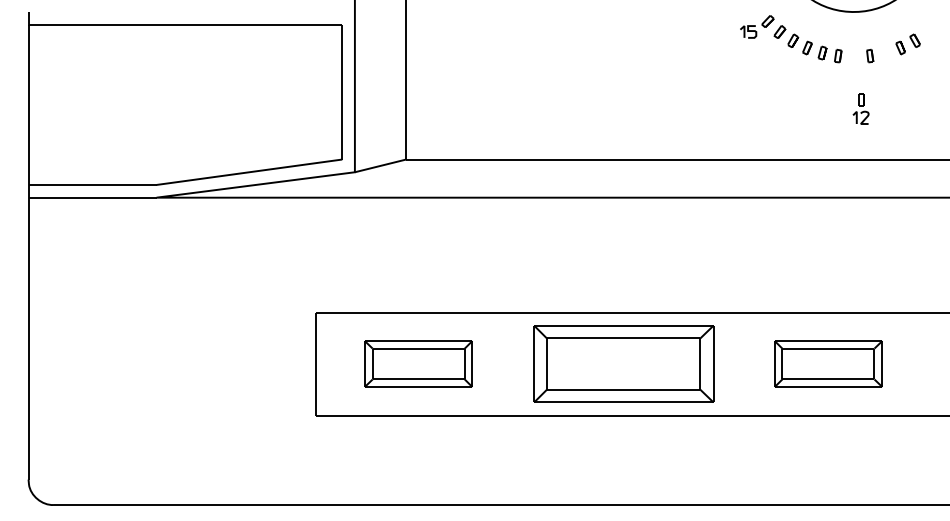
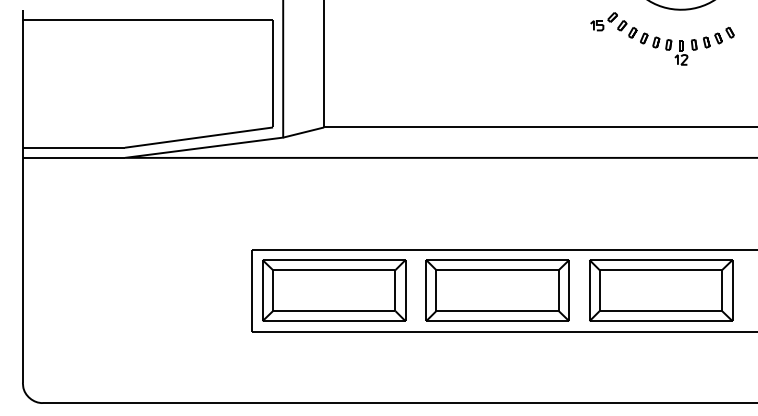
part: (885, 52) -> (706, 42), added
part: (860, 108) -> (680, 52), moved
part: (418, 363) -> (333, 290), size x1.67
part: (828, 363) -> (660, 290), size x1.67

